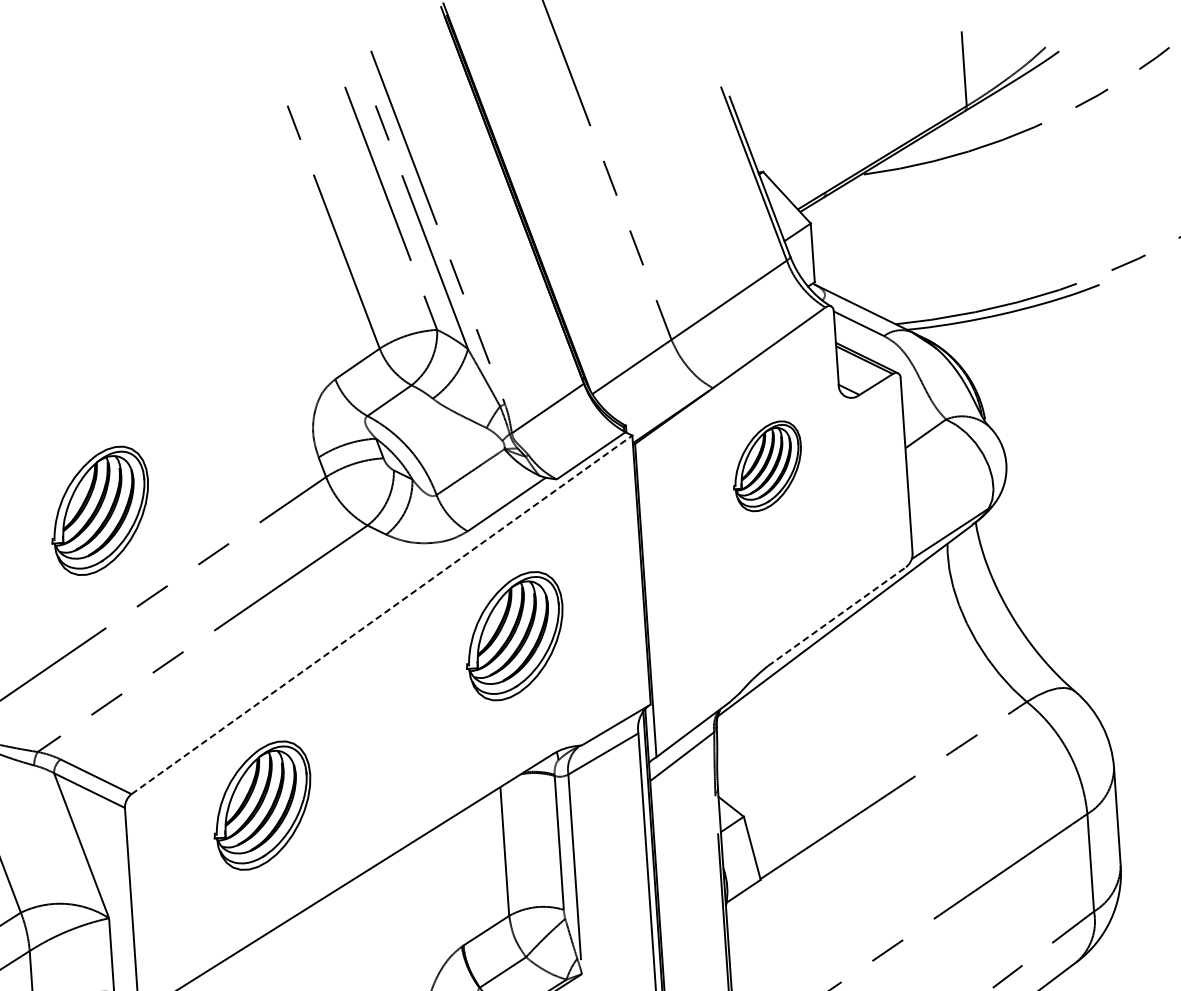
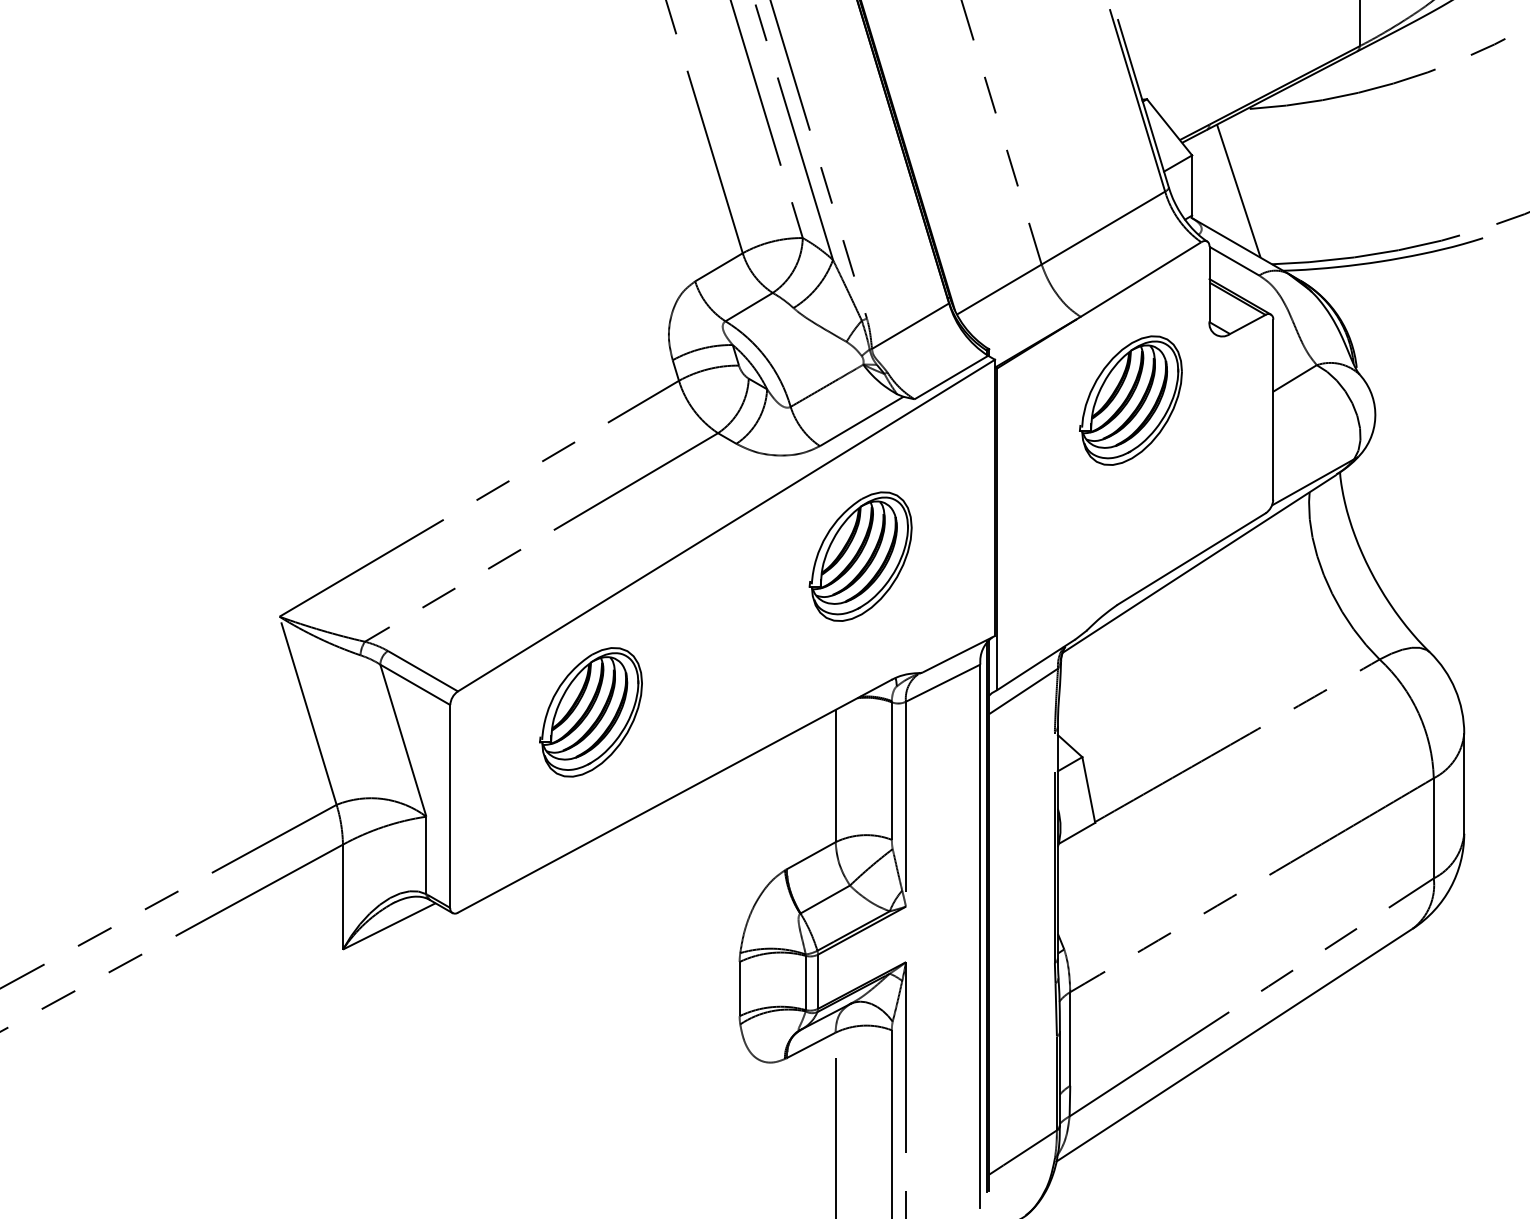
line: (858, 254) -> (1238, 190), added
part: (767, 466) -> (1130, 400), size x1.43
part: (100, 510) -> (445, 399), removed
line: (381, 614) -> (726, 525), dashed -> solid
line: (836, 617) -> (1191, 559), dashed -> solid

